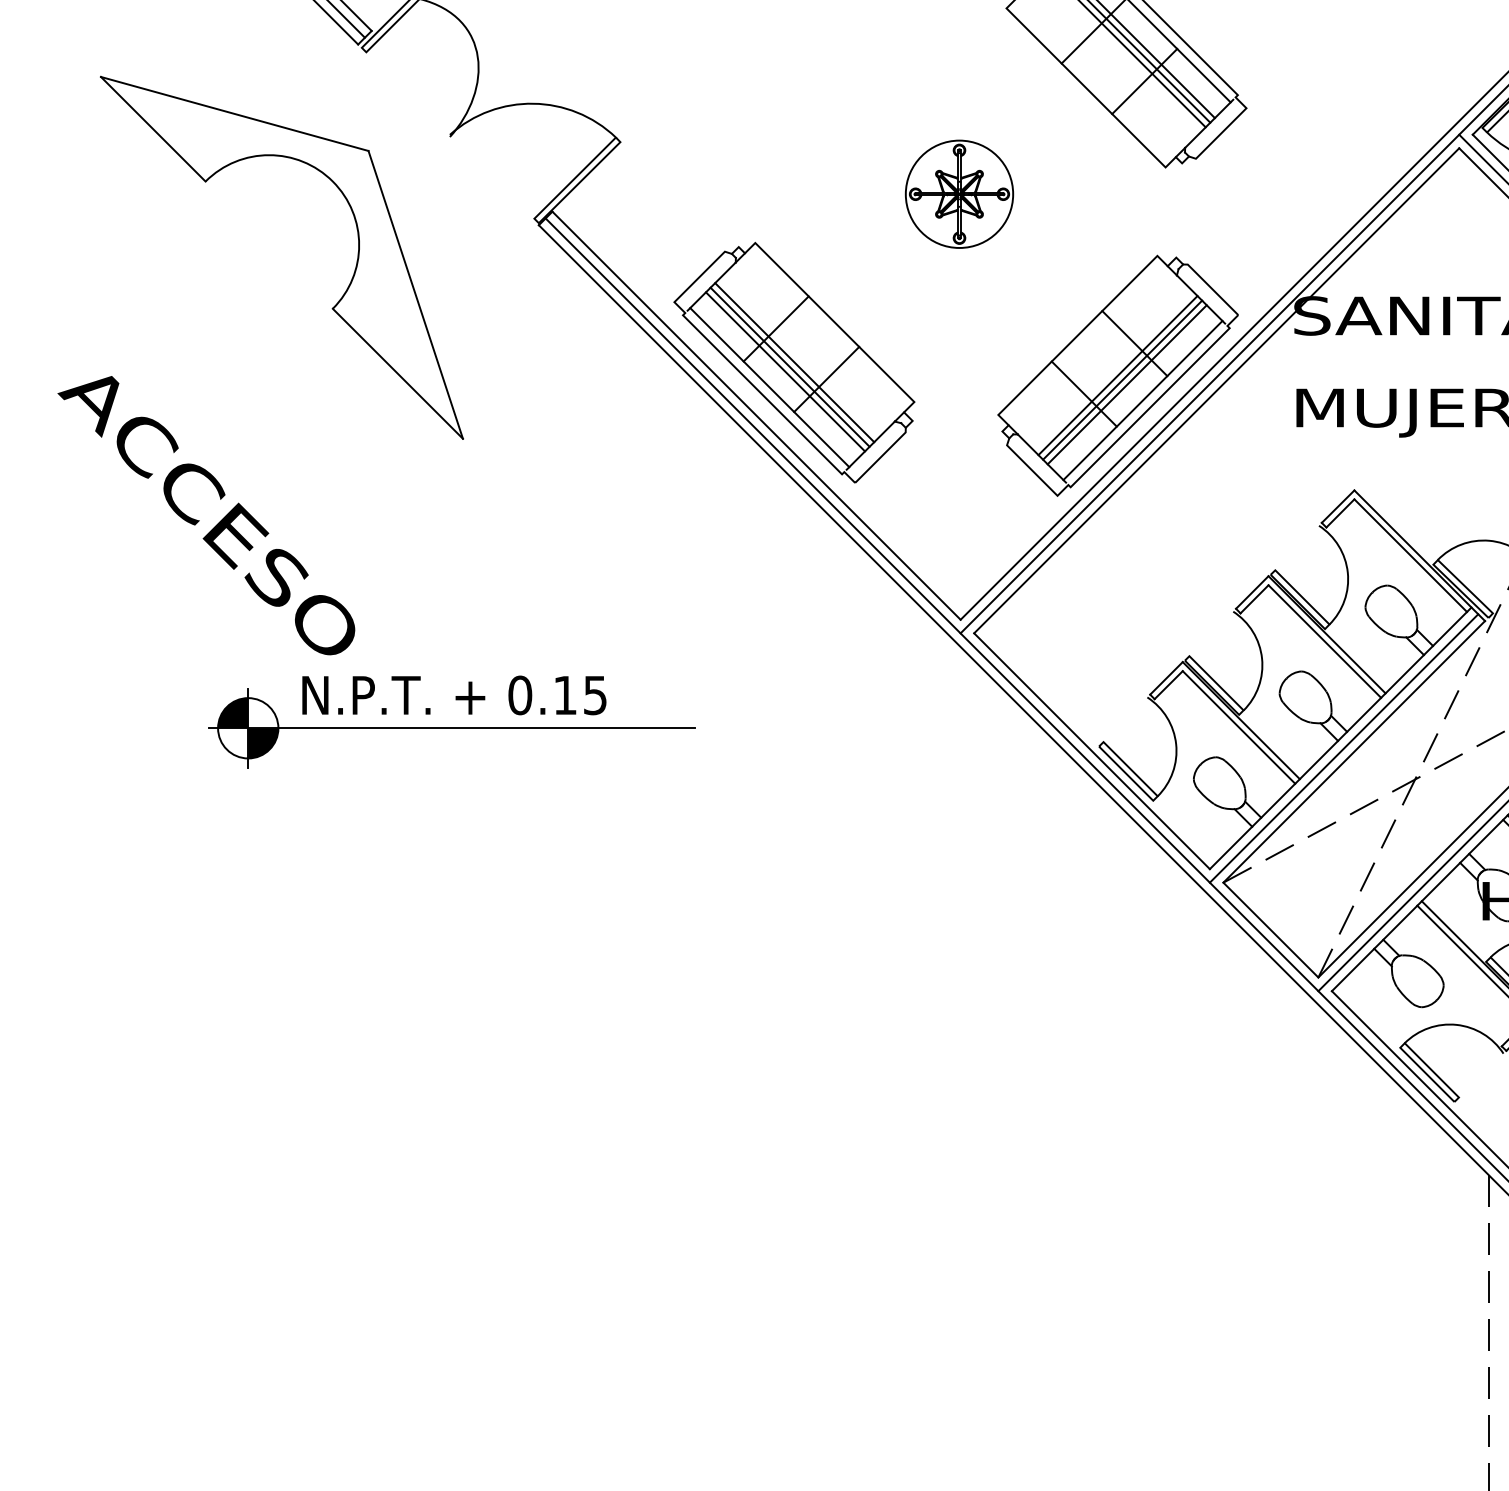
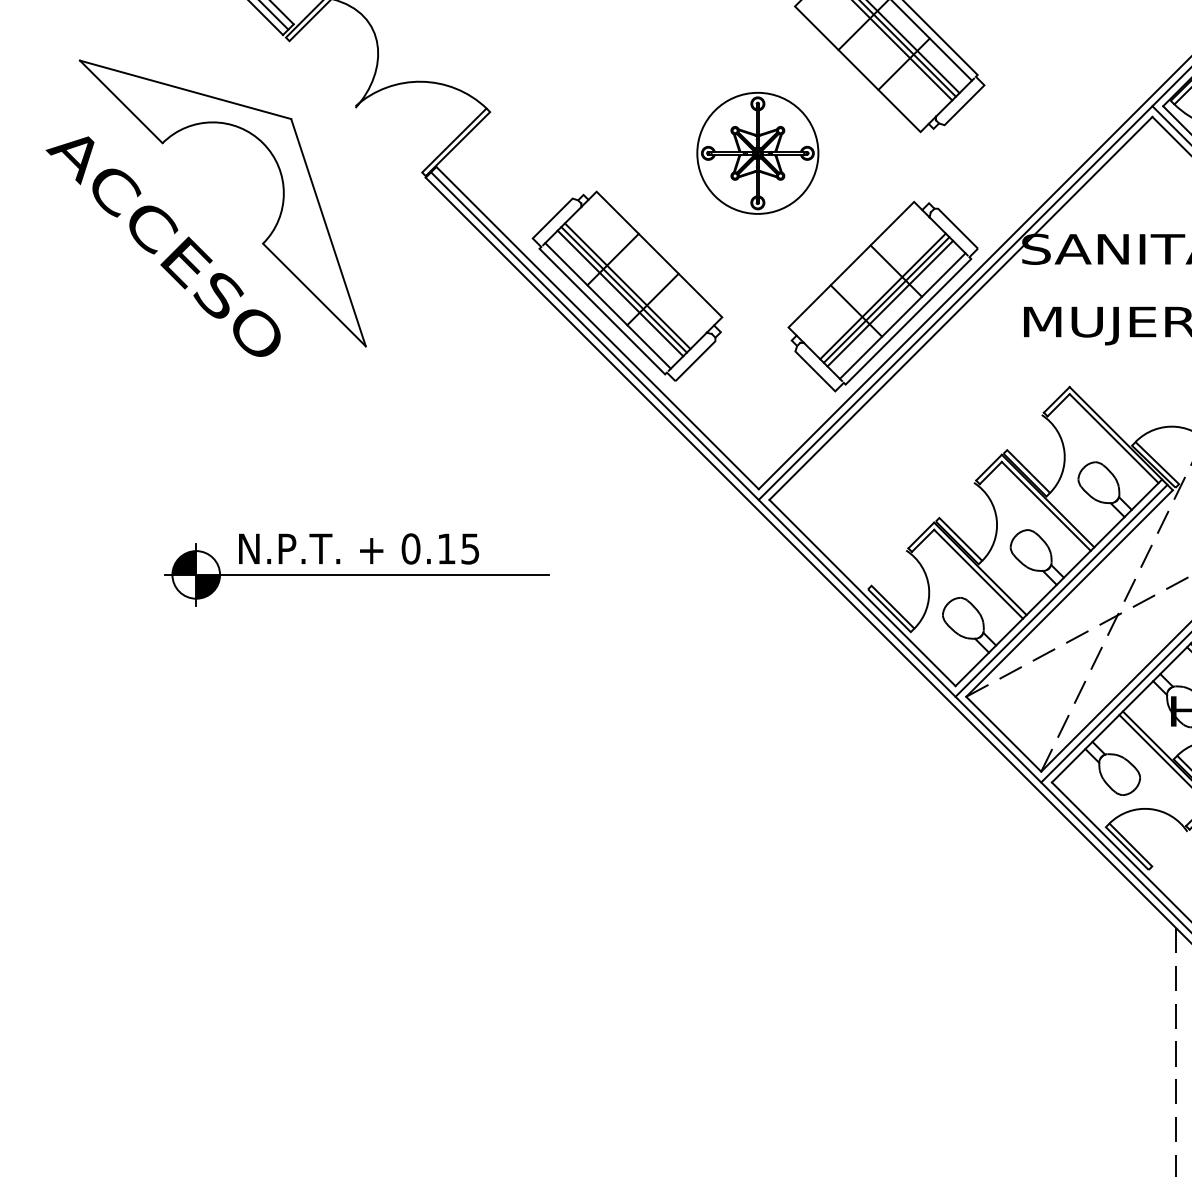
part: (959, 193) -> (757, 152), size x1.43
text: (206, 515) -> (163, 246), moved

